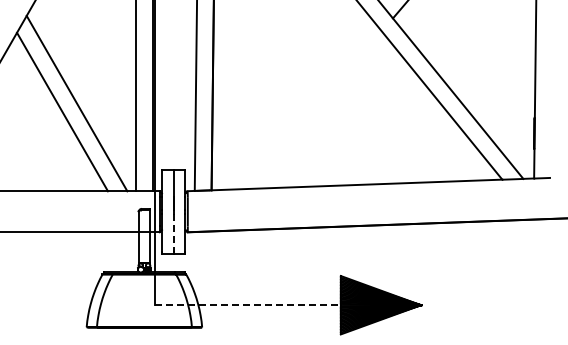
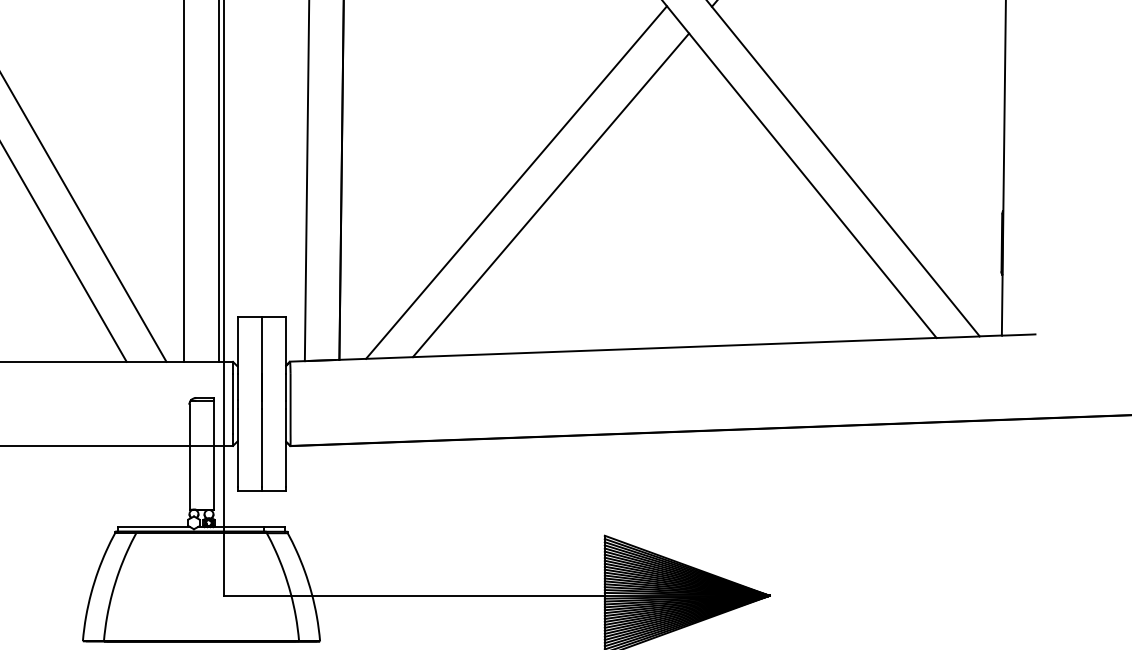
line: (297, 103) -> (515, 181), added
line: (314, 110) -> (550, 195), added
line: (173, 233) -> (261, 448), dashed -> solid
line: (248, 305) -> (415, 596), dashed -> solid

